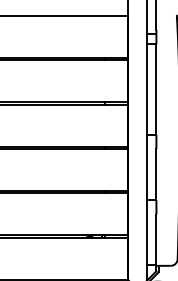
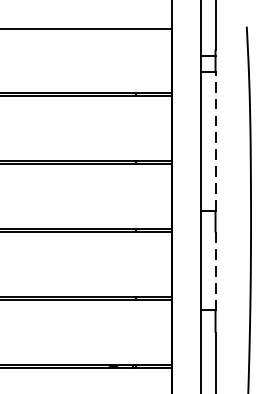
line: (156, 89) -> (215, 141), solid -> dashed
line: (156, 174) -> (215, 271), solid -> dashed

